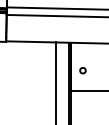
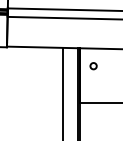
circle: (82, 70) -> (93, 65), moved

